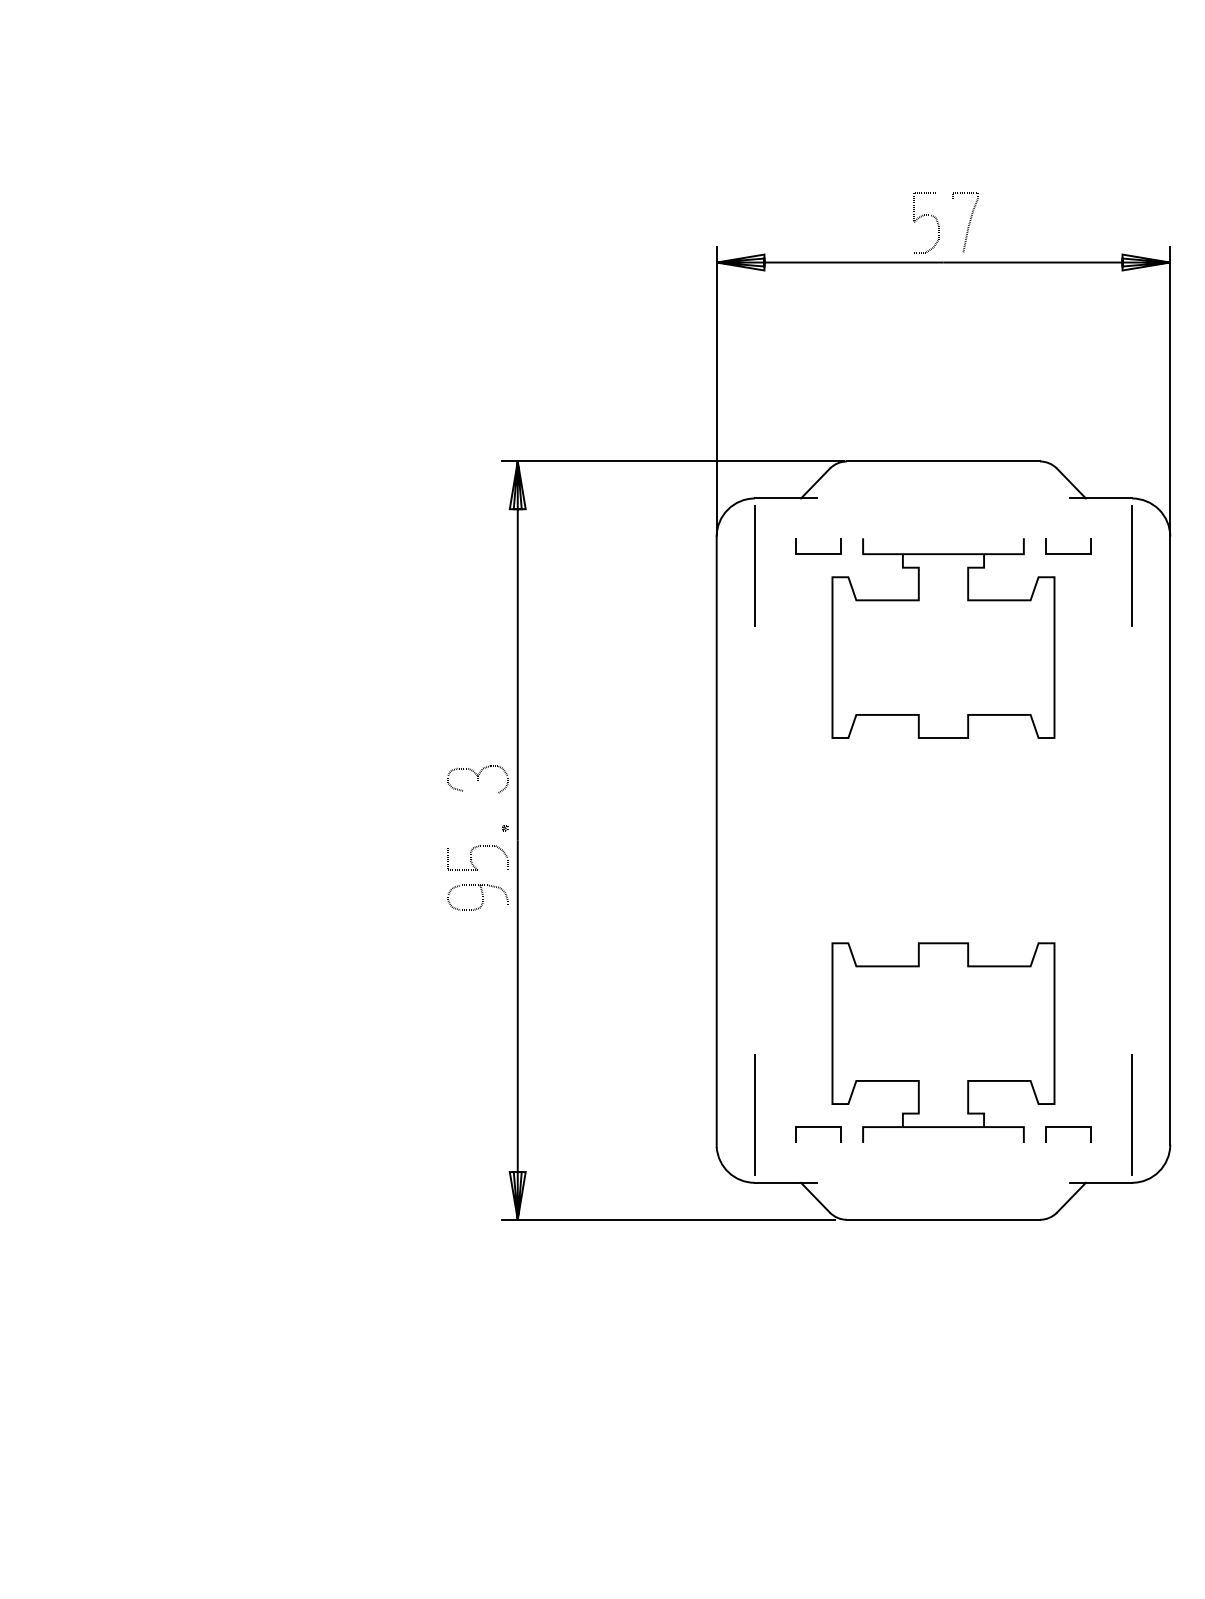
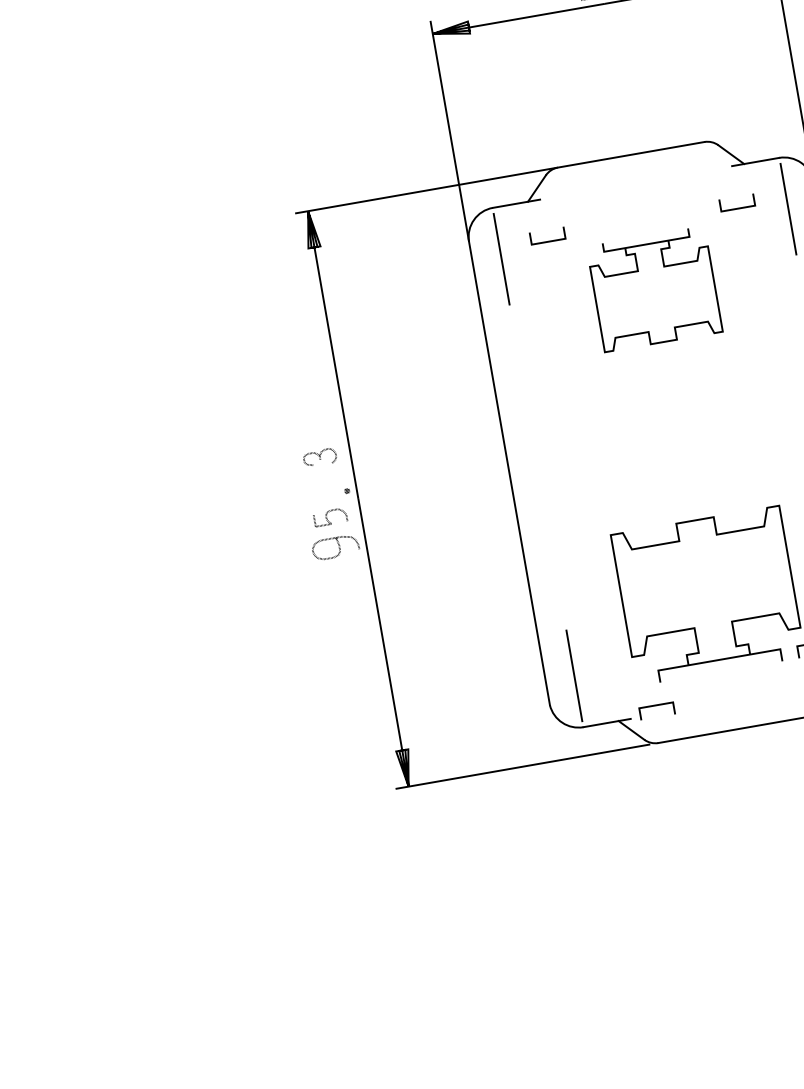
part: (943, 638) -> (654, 289), size x0.7
part: (477, 779) -> (319, 457), size x0.7
part: (477, 857) -> (330, 517), size x0.7
line: (818, 1127) -> (656, 705), moved

